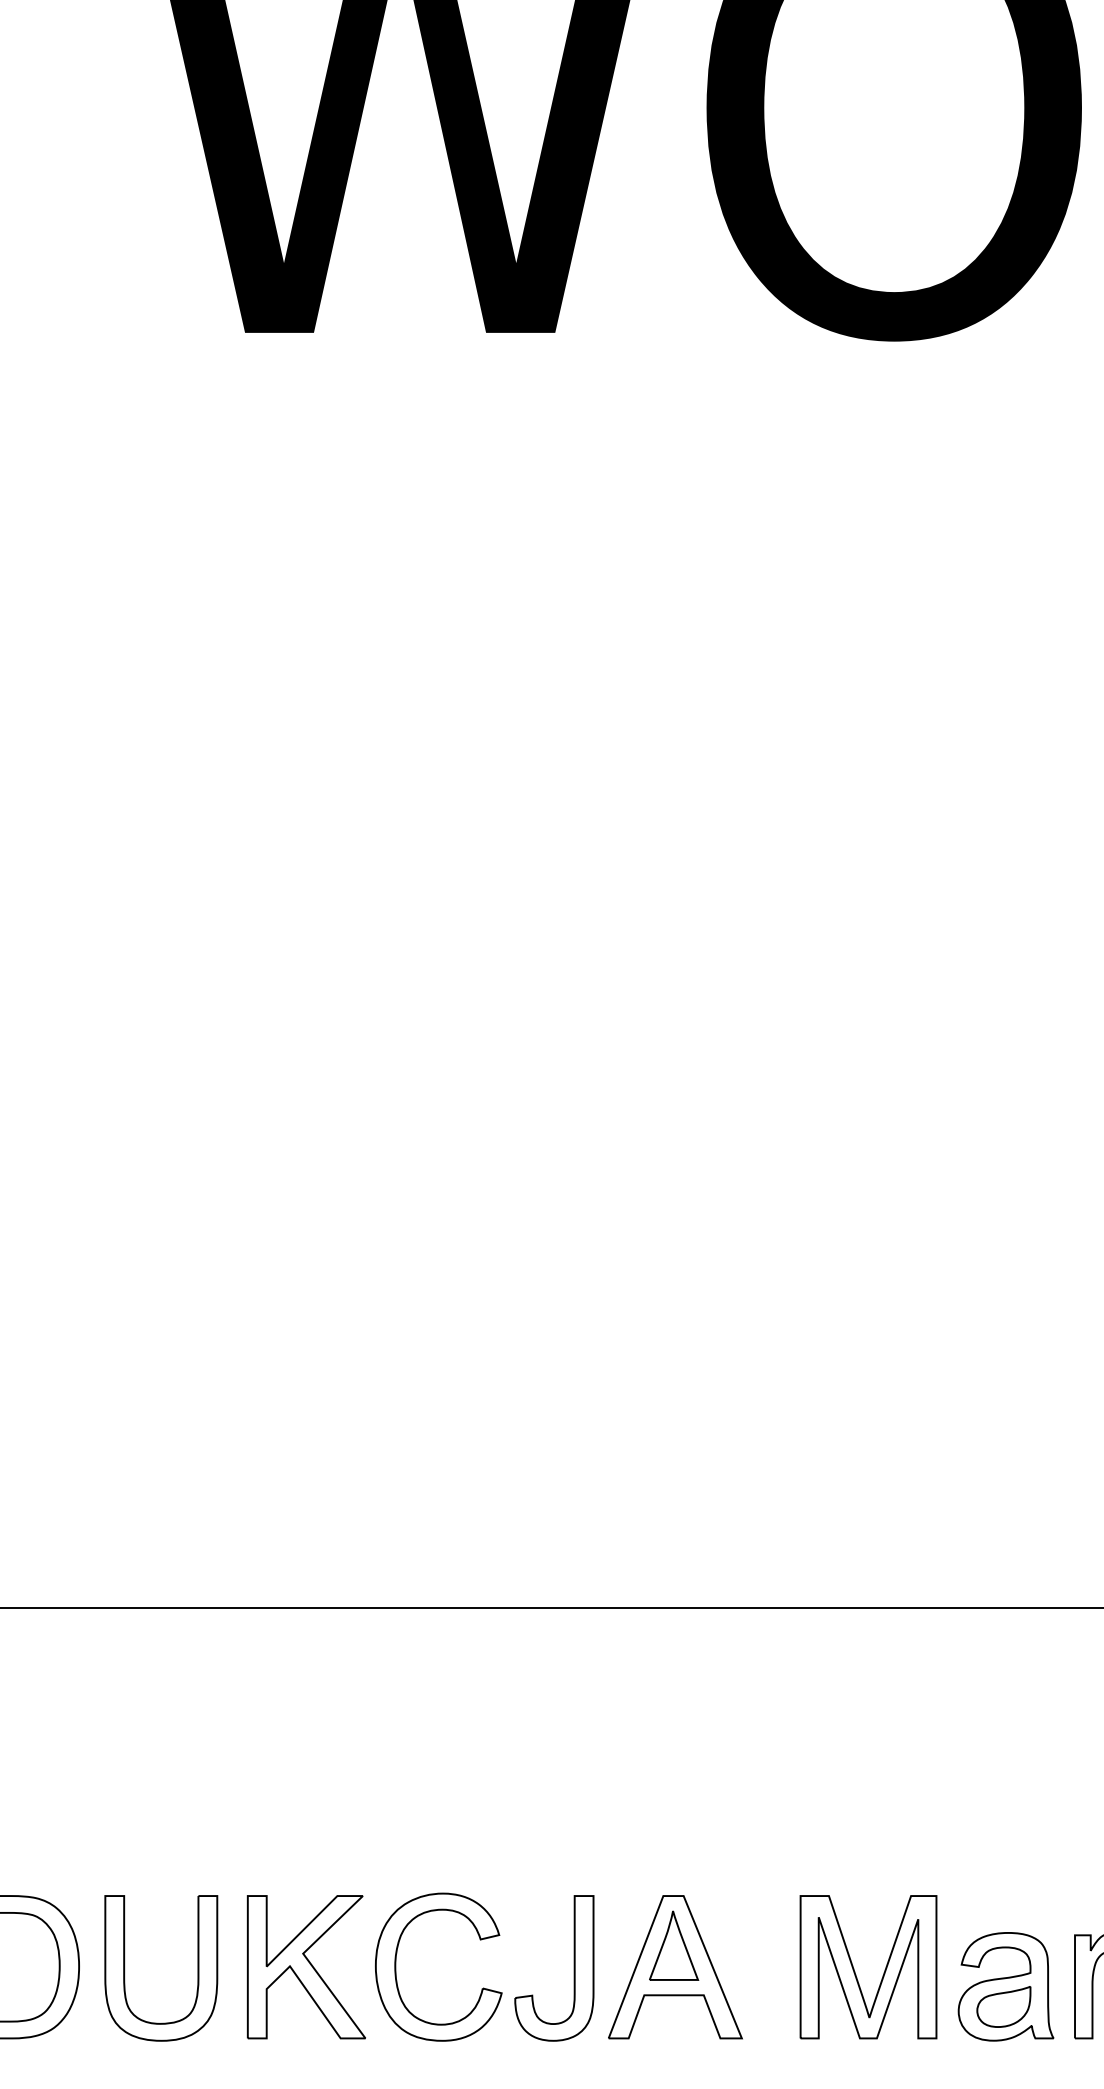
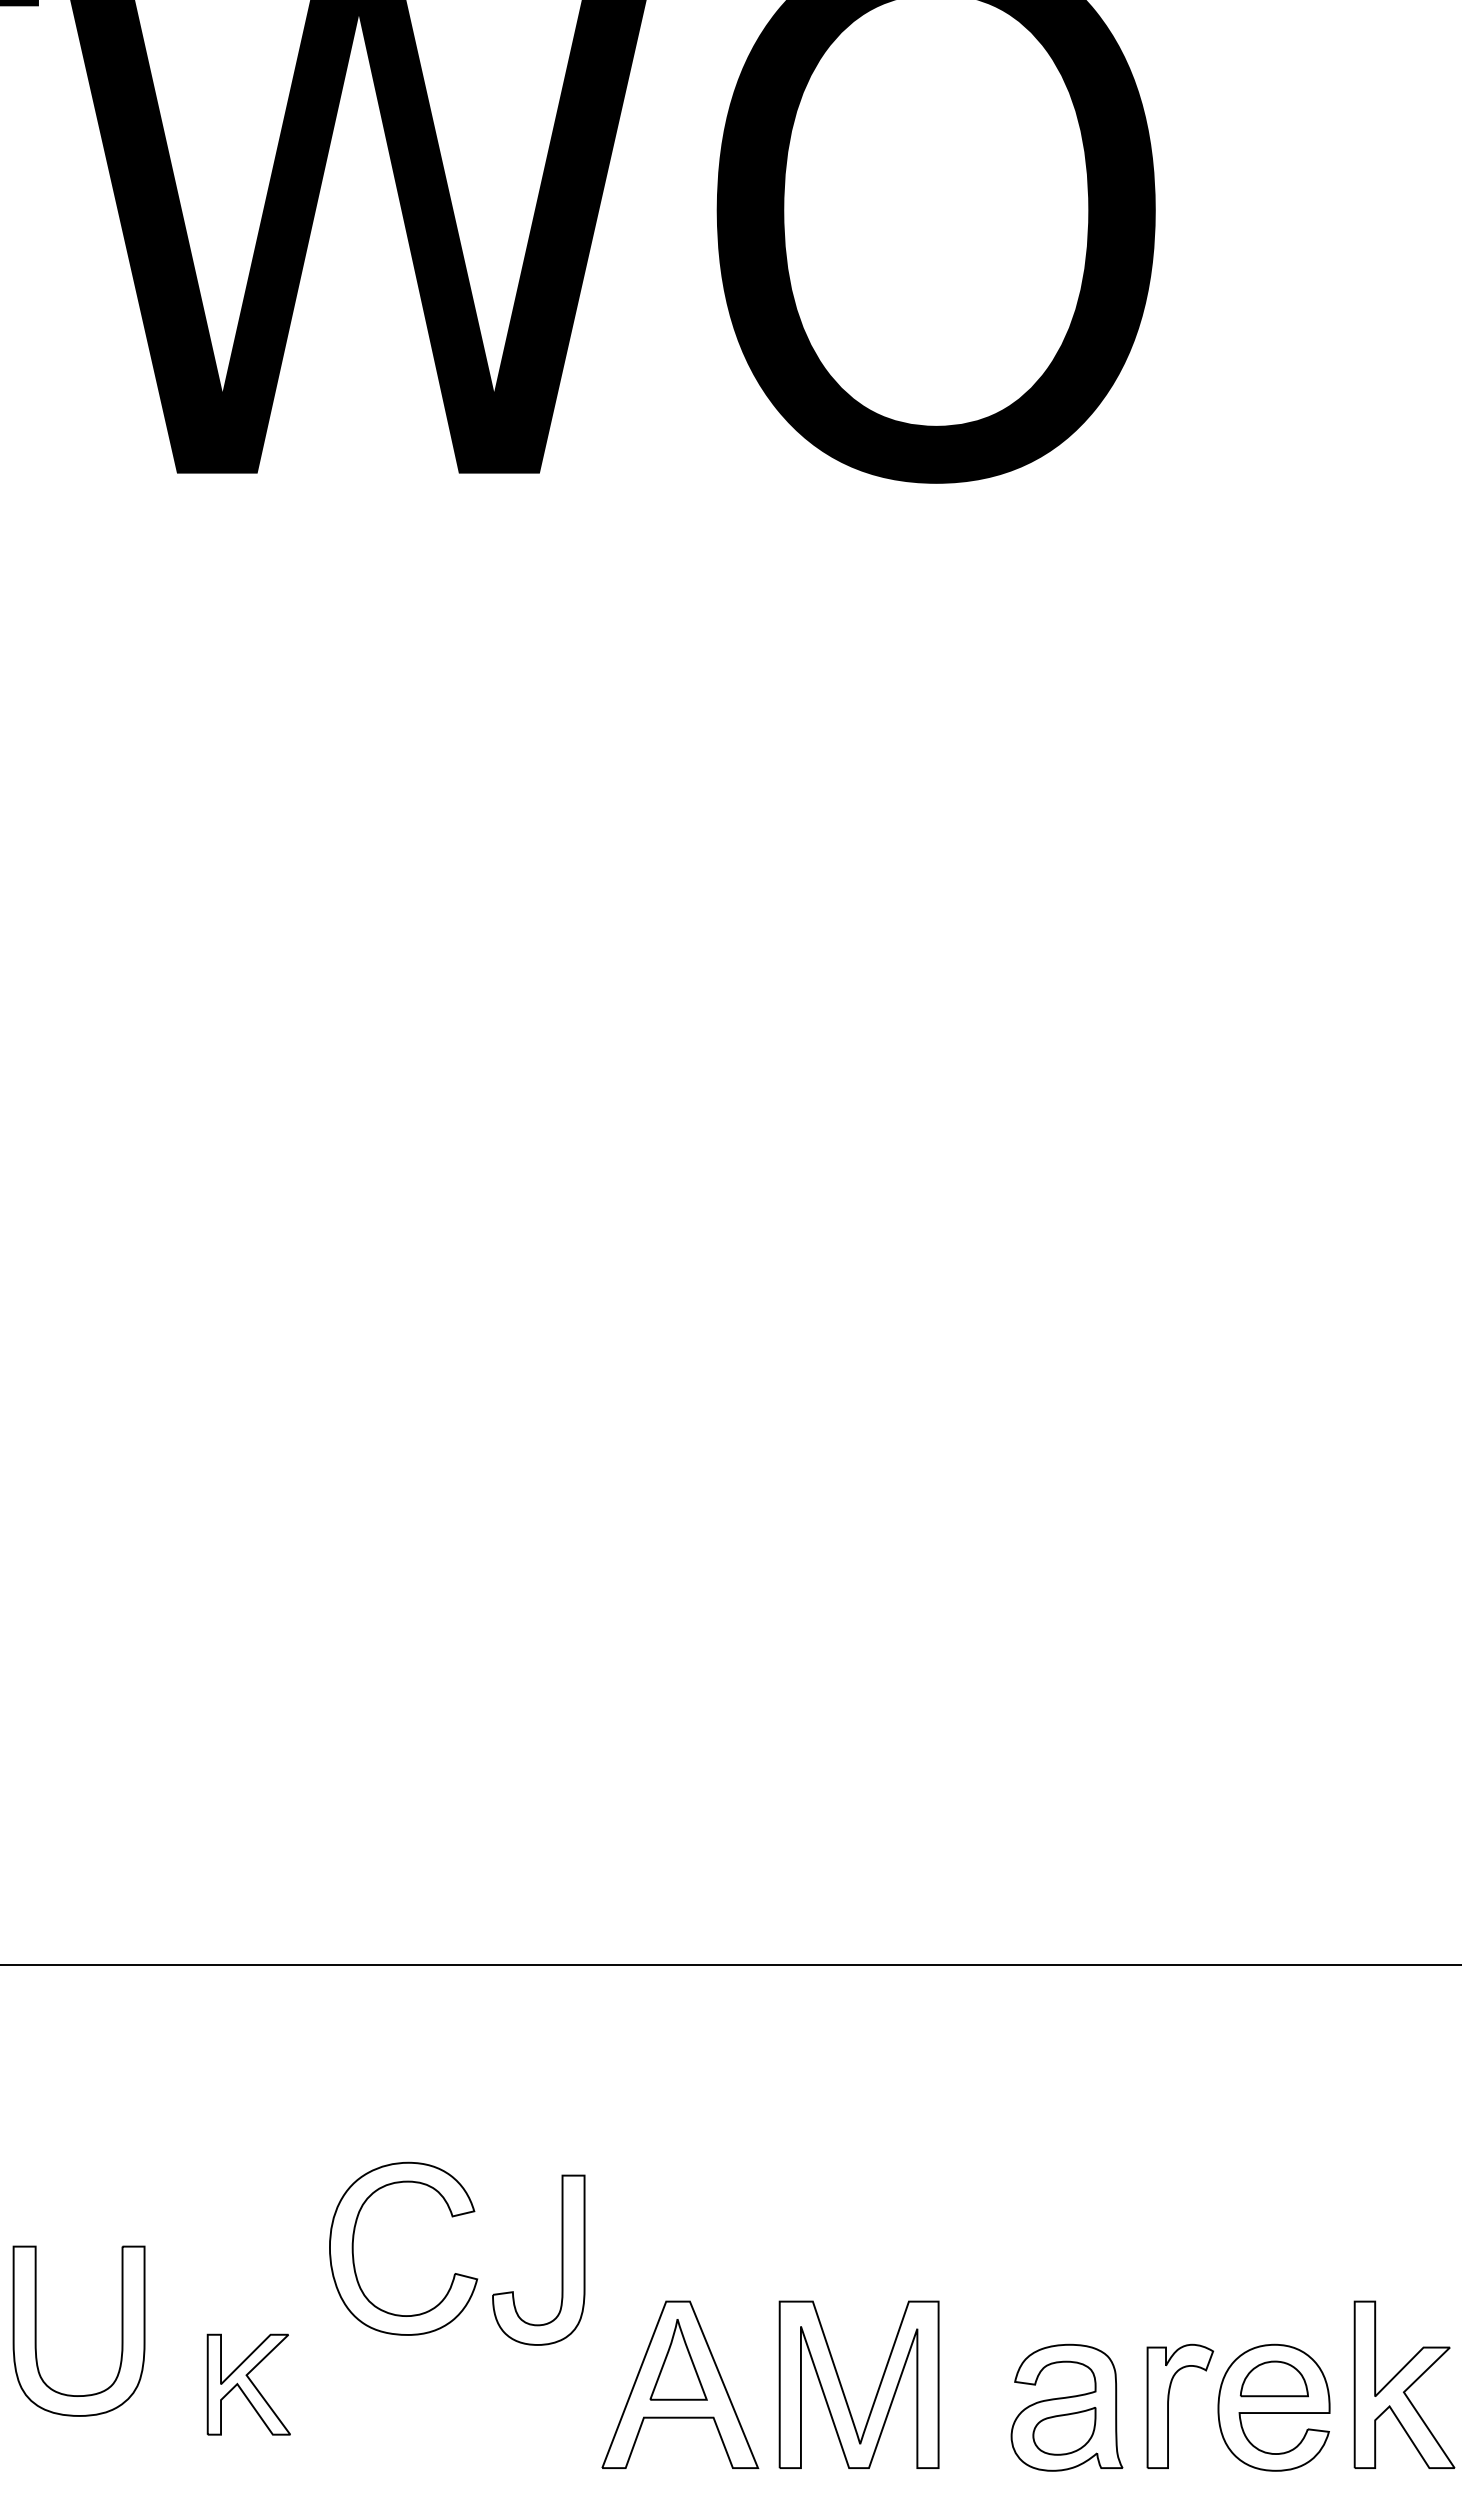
part: (306, 1966) -> (248, 2384), size x0.6
part: (395, 1966) -> (353, 2248), moved
part: (124, 1967) -> (36, 2330), moved
part: (573, 1967) -> (561, 2259), moved
part: (855, 1971) -> (843, 2389), moved

